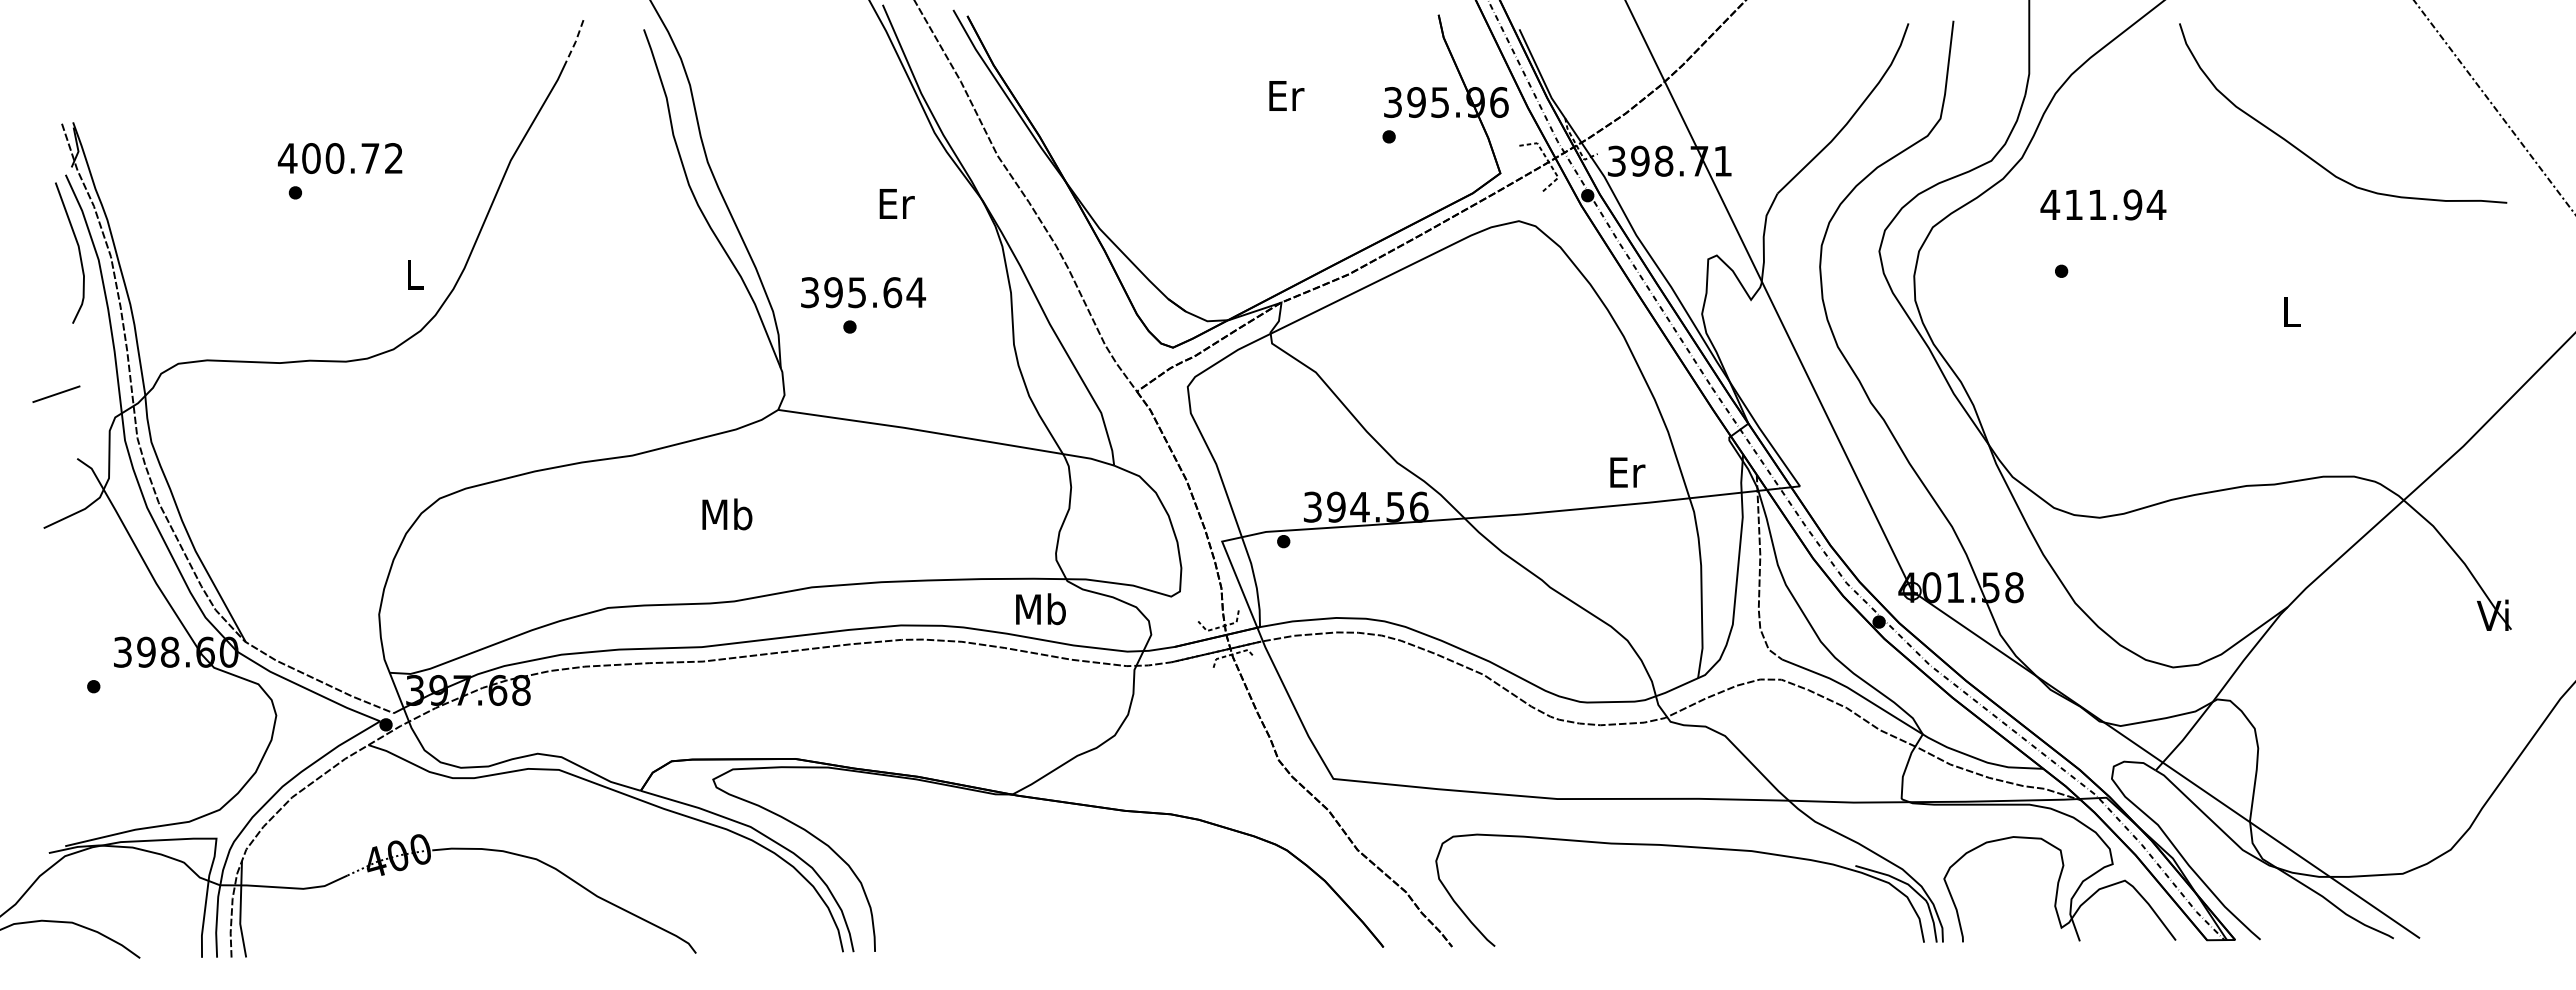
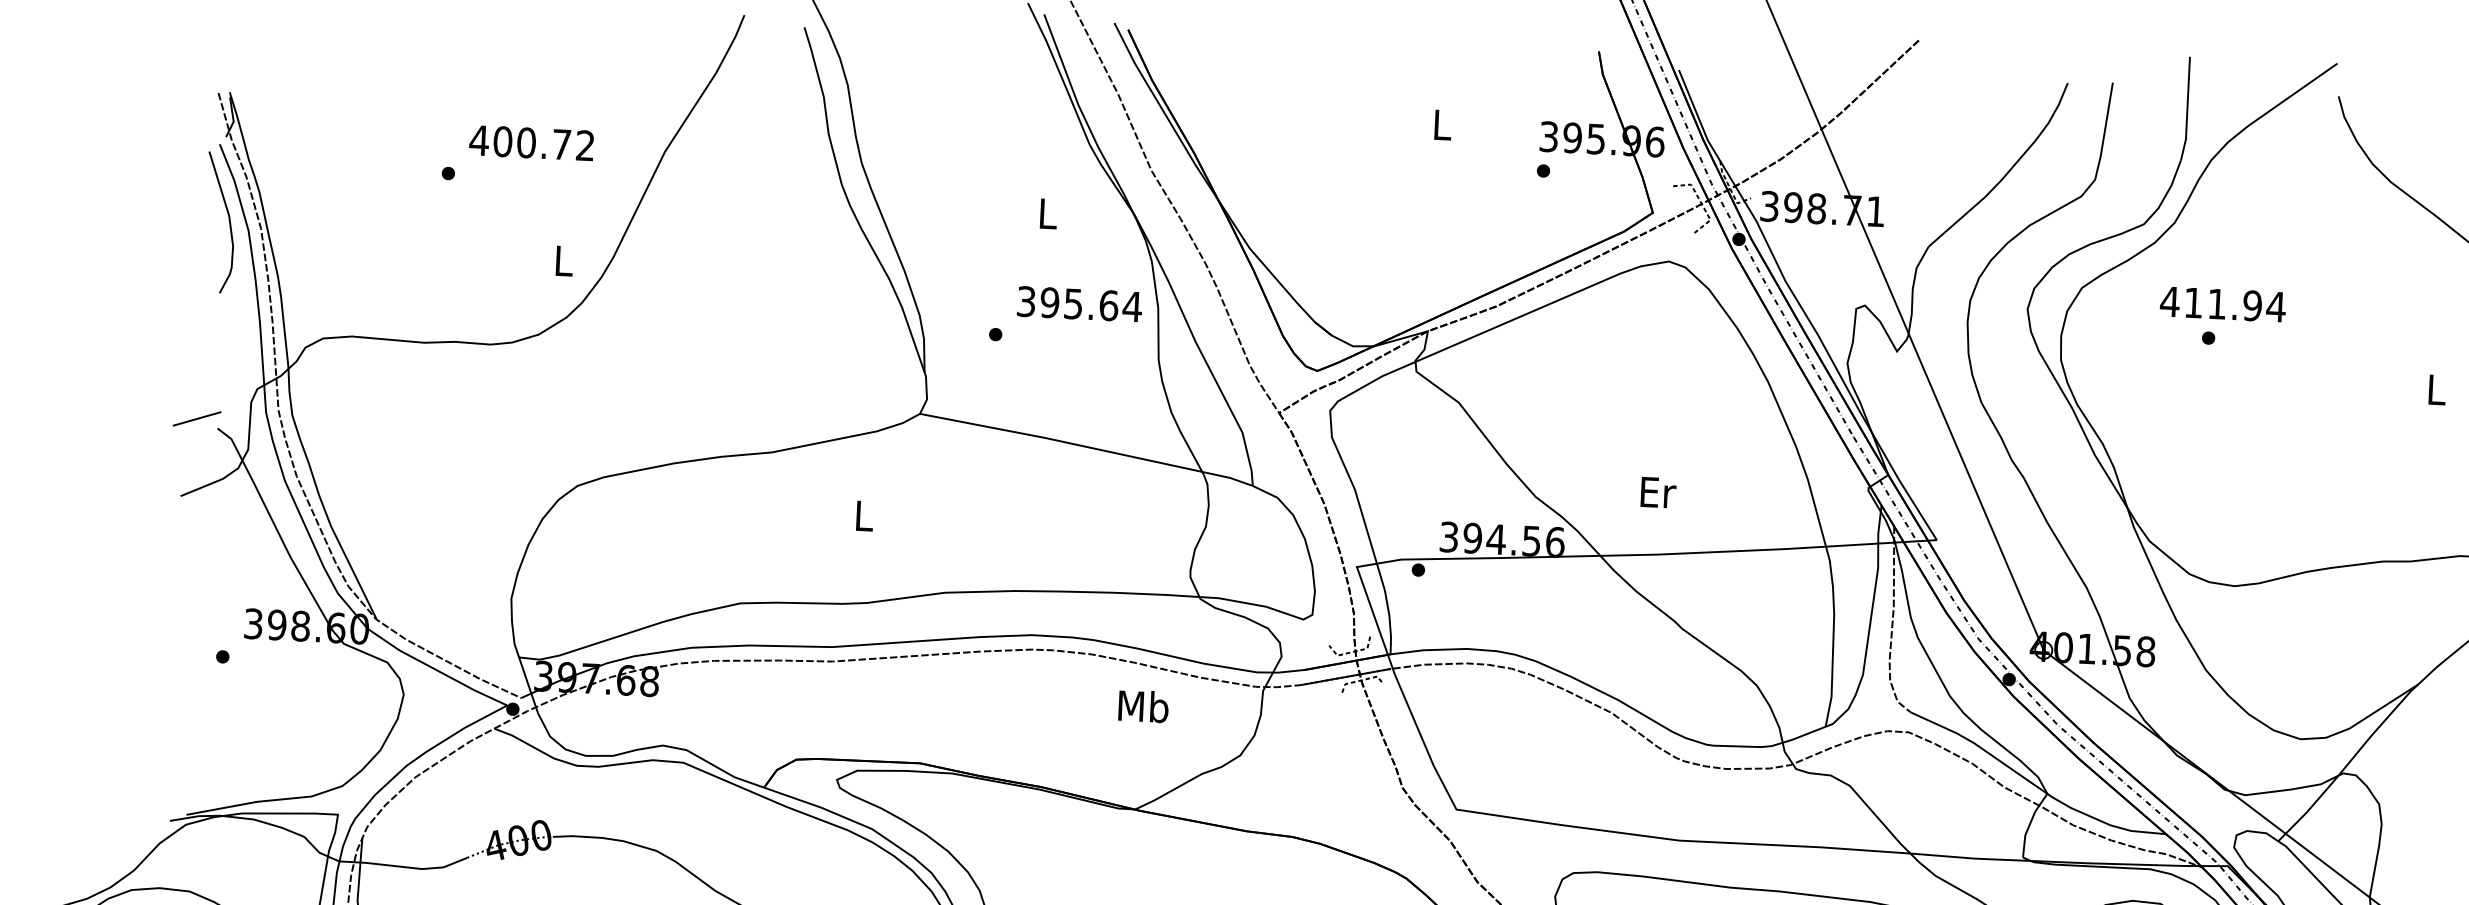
line: (576, 41) -> (736, 36), dashed -> solid
text: (1286, 95) -> (1443, 124), Er -> L
text: (339, 158) -> (531, 143), moved
text: (896, 203) -> (1048, 213), Er -> L
text: (2103, 204) -> (2223, 303), moved
text: (863, 292) -> (1079, 304), moved
line: (56, 393) -> (197, 418), moved
text: (1627, 472) -> (1658, 492), moved
text: (727, 514) -> (864, 515), Mb -> L
text: (1040, 609) -> (1143, 706), moved

